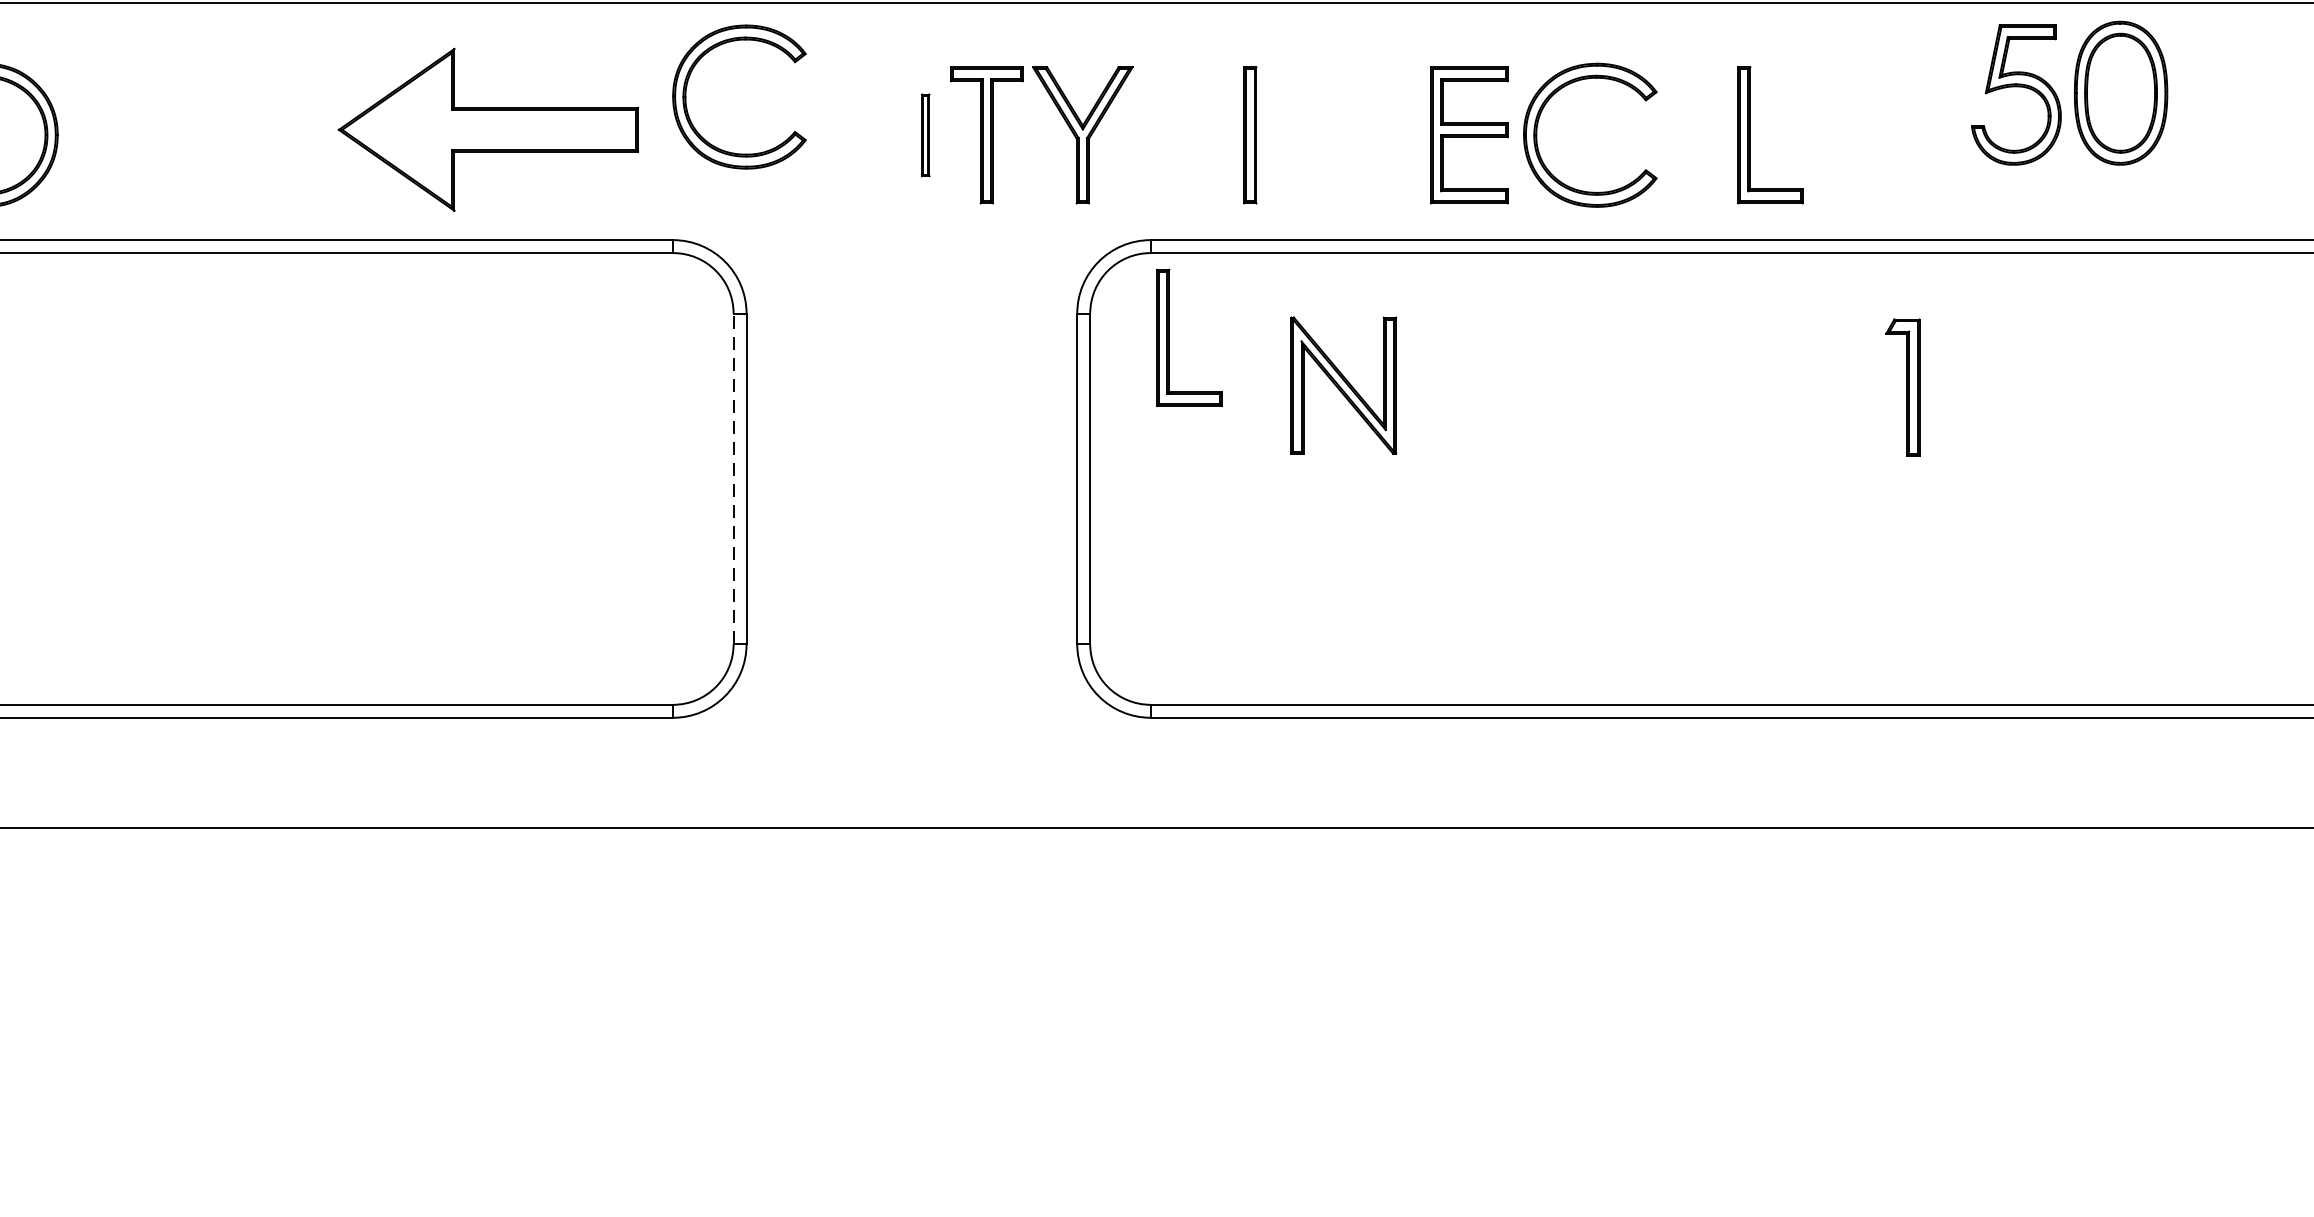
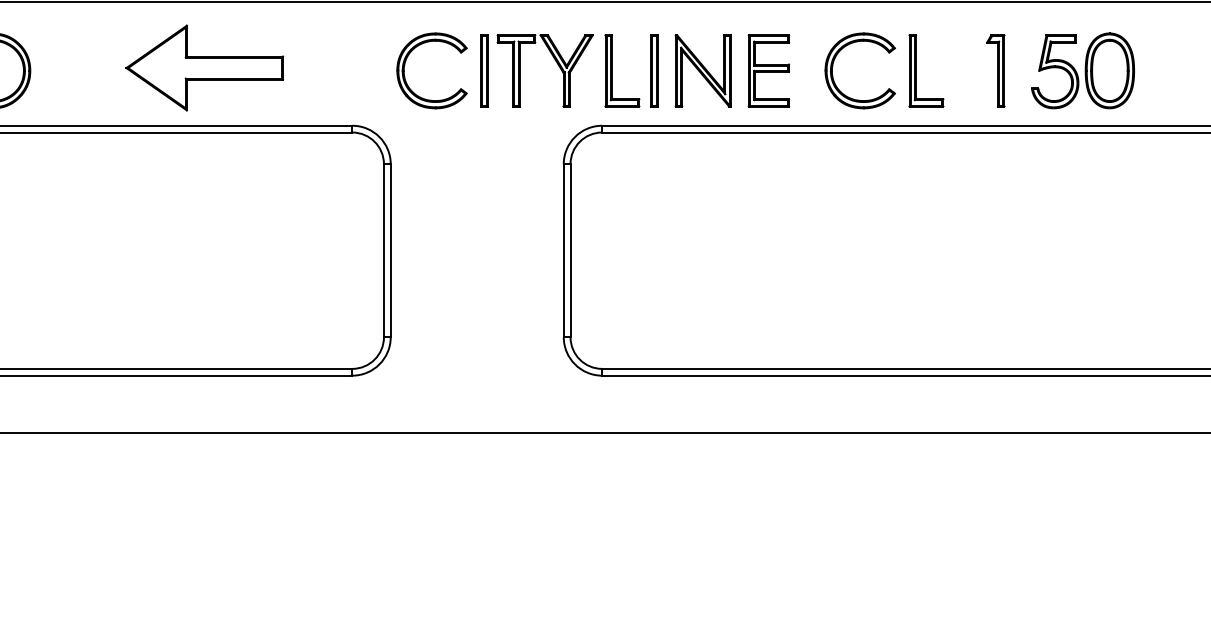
part: (688, 86) -> (405, 65), moved
part: (2068, 92) -> (1082, 70), moved
part: (1539, 126) -> (833, 66), moved
part: (488, 128) -> (204, 67), moved
part: (925, 134) -> (484, 70), size x1.67
part: (1170, 337) -> (612, 70), moved
part: (1342, 384) -> (702, 70), moved
part: (1902, 386) -> (995, 70), moved
line: (732, 478) -> (383, 250), dashed -> solid

